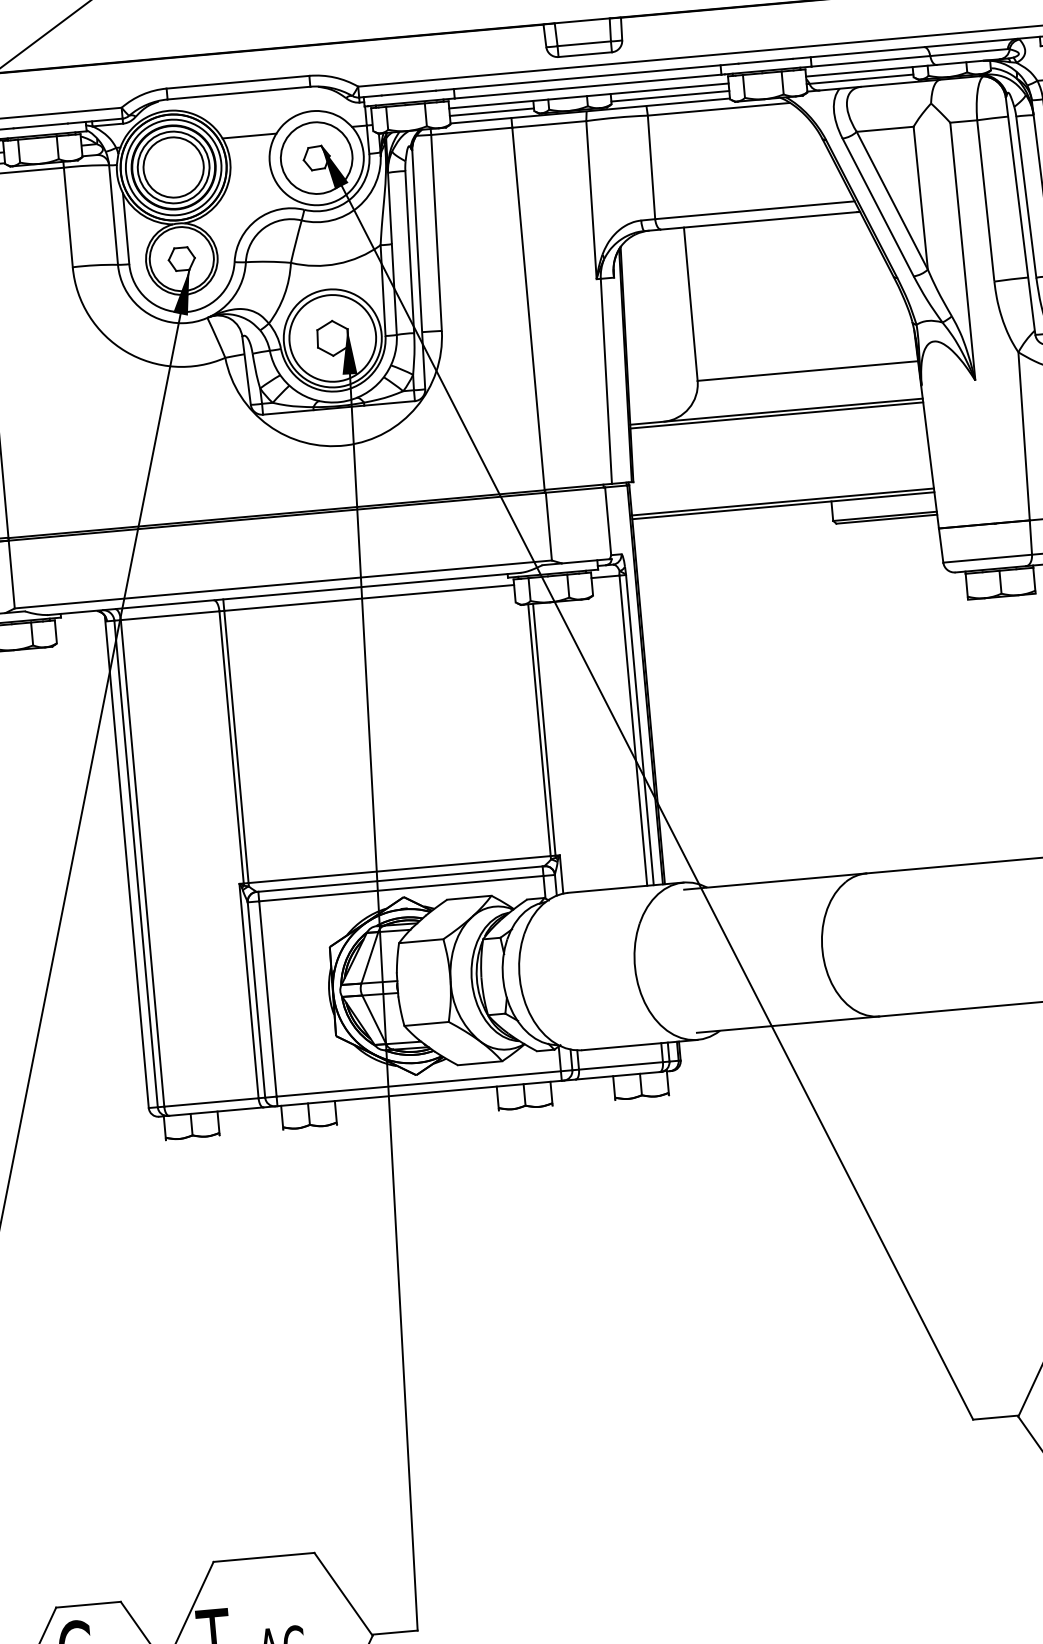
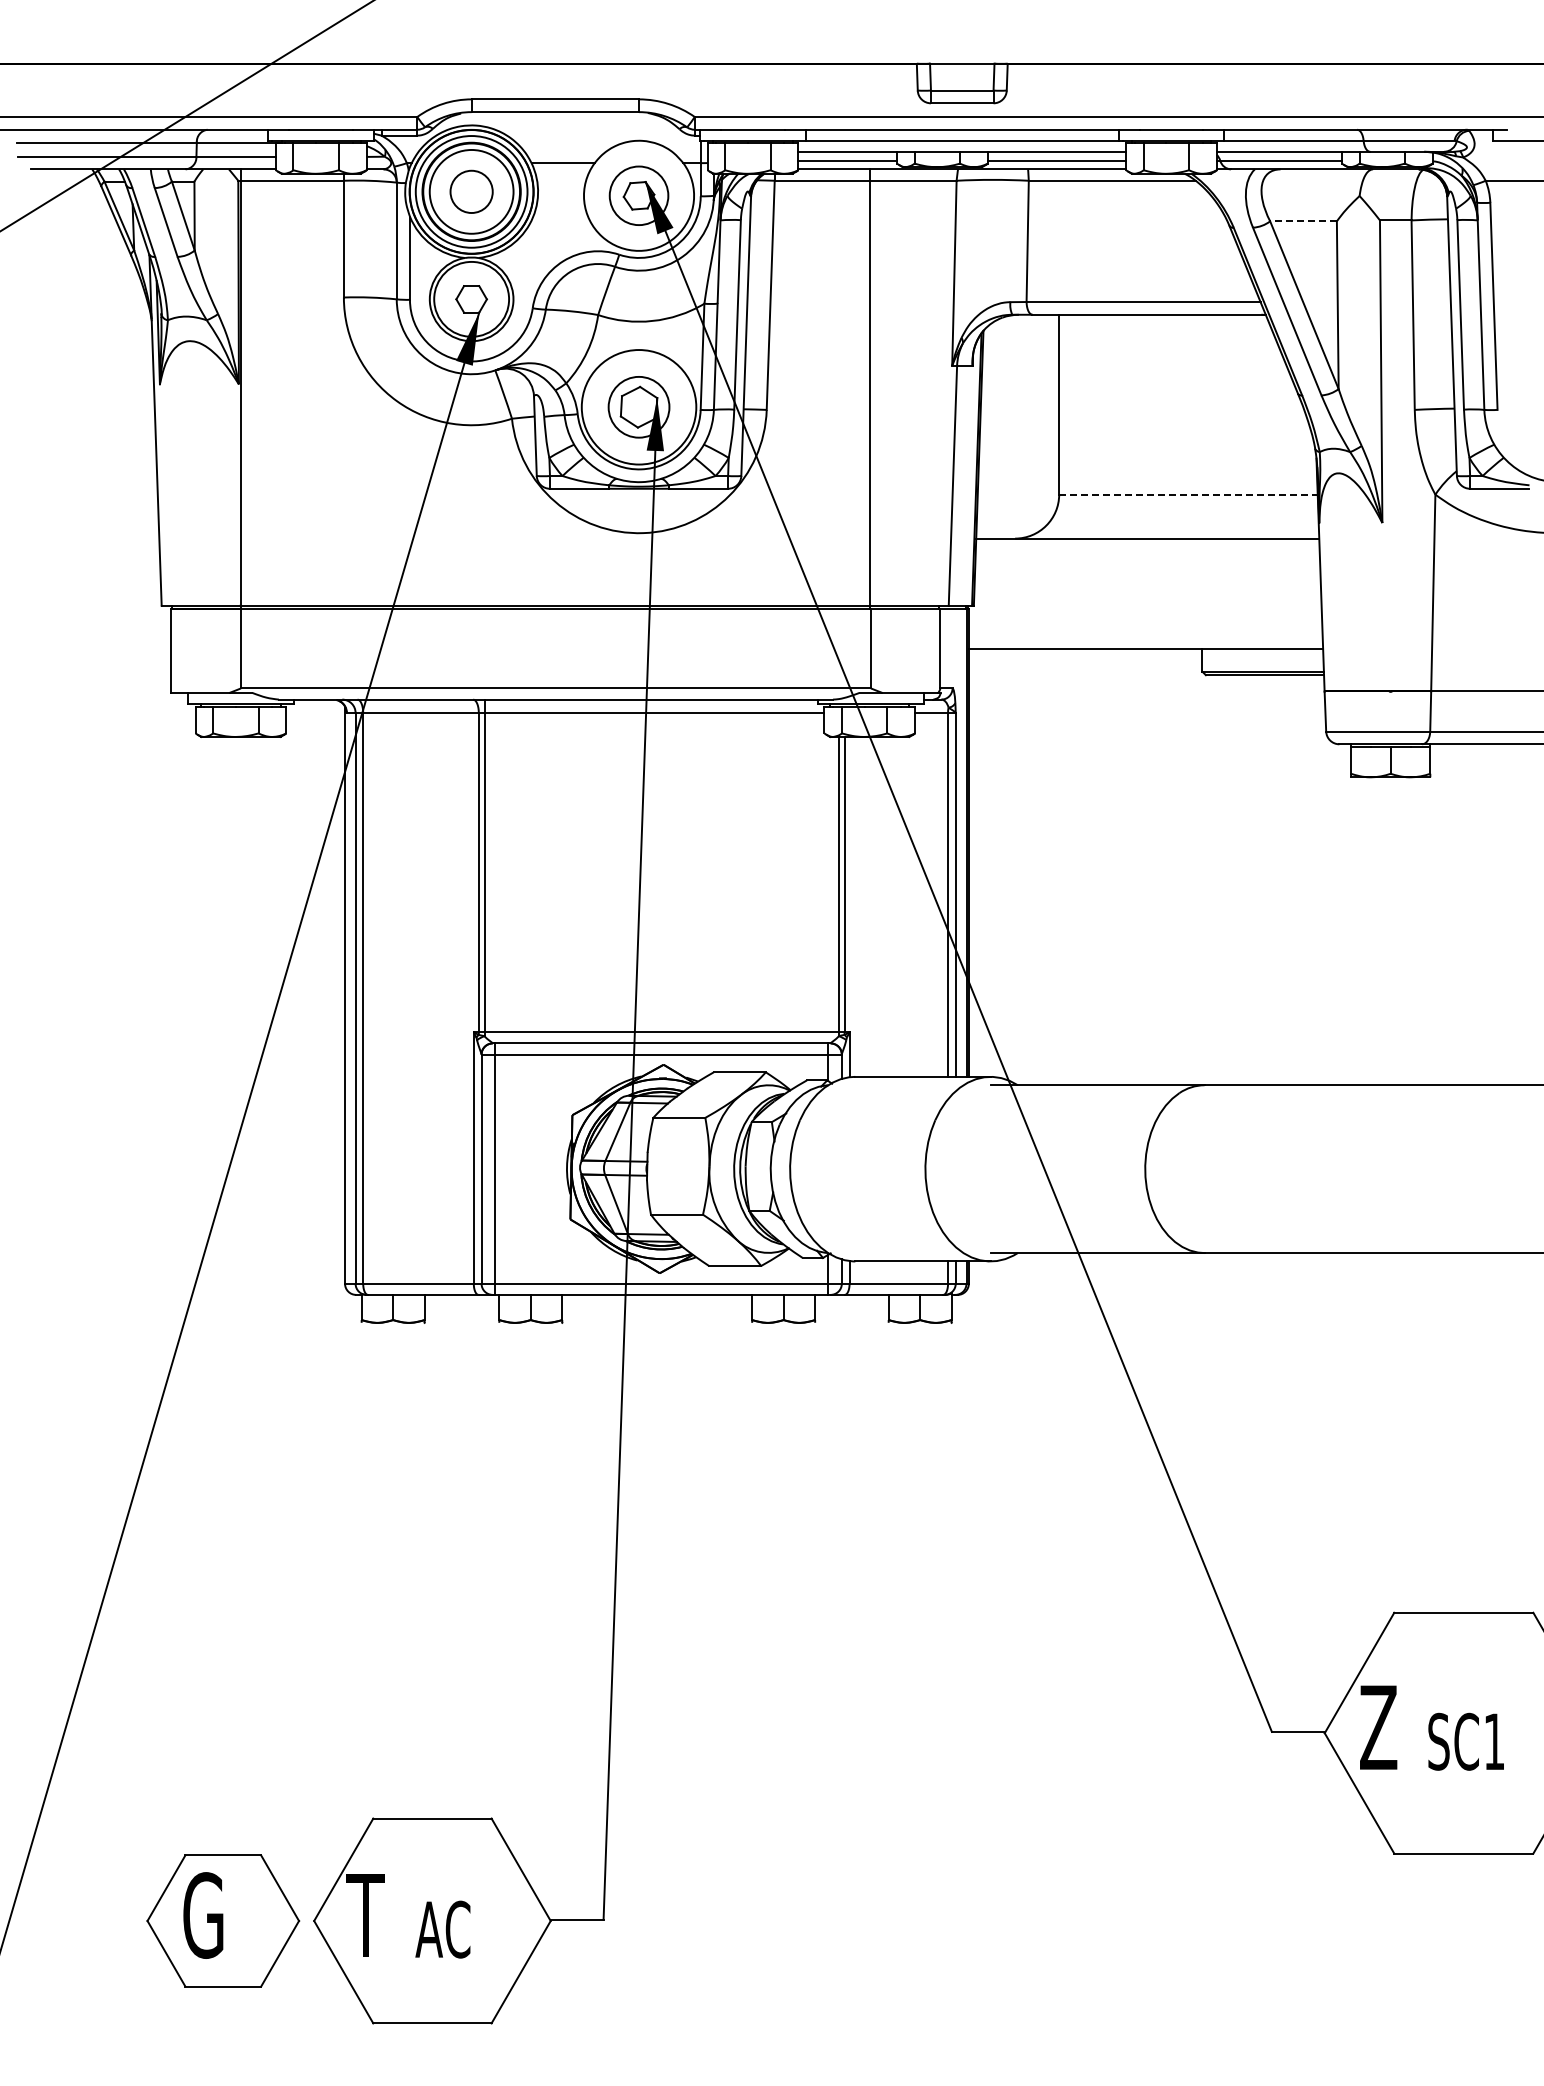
line: (885, 129) -> (1303, 221), solid -> dashed
circle: (316, 157) -> (638, 195), size x0.7
circle: (173, 167) -> (471, 191), size x0.6
circle: (332, 337) -> (638, 406), size x0.6
line: (807, 370) -> (1188, 494), solid -> dashed
line: (776, 415) -> (1147, 543), removed
line: (782, 502) -> (1145, 644), removed

